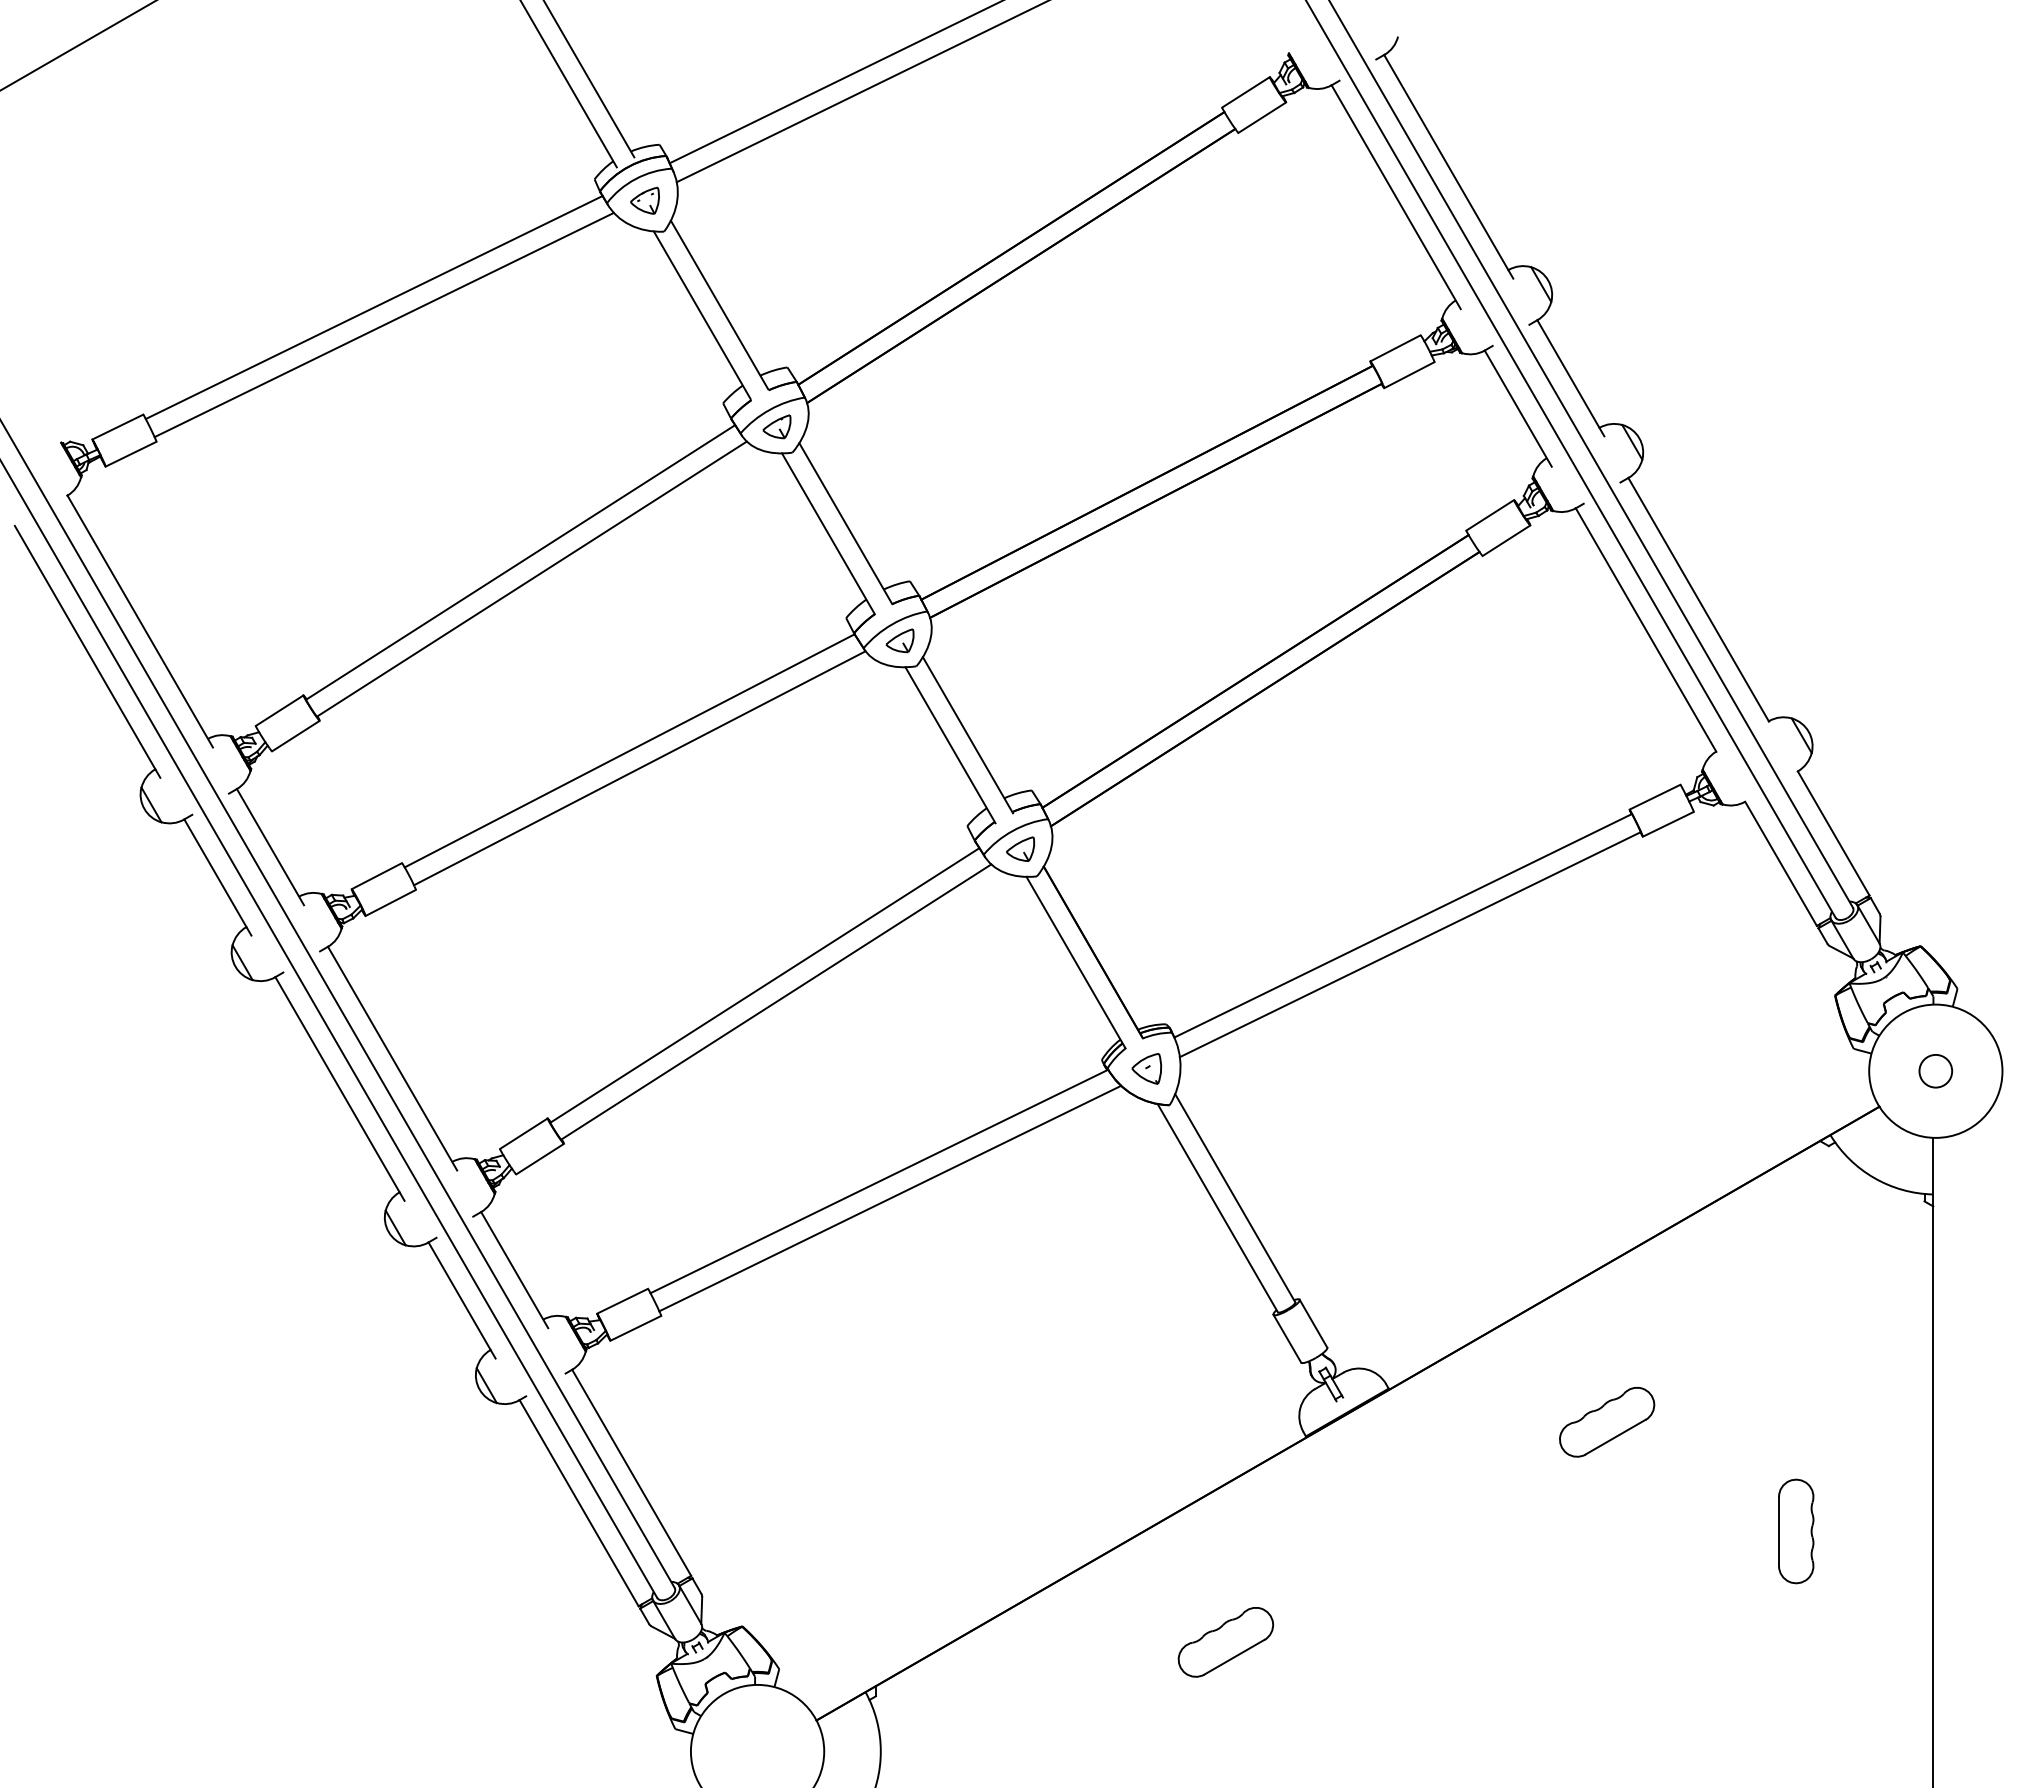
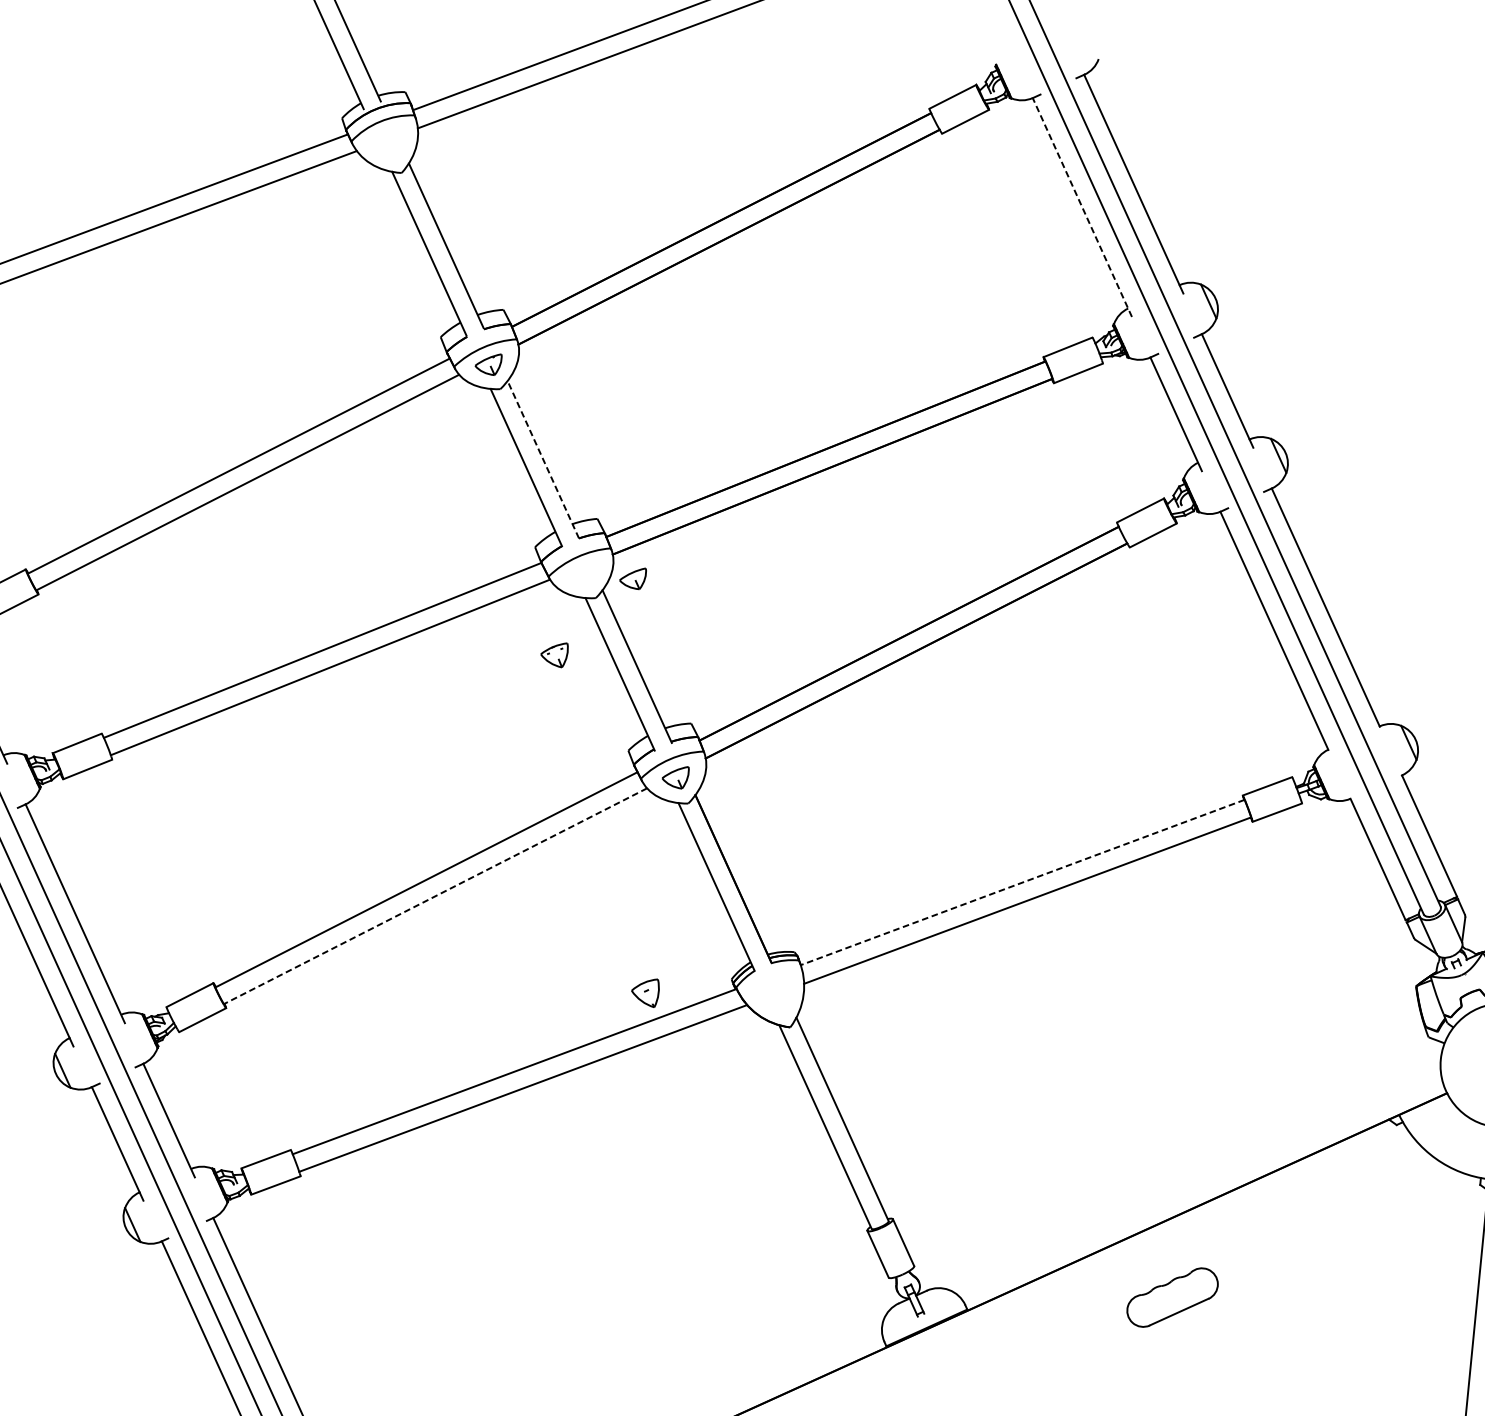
line: (1395, 196) -> (1081, 206), solid -> dashed
part: (644, 200) -> (553, 654), moved
line: (845, 523) -> (543, 459), solid -> dashed
part: (899, 640) -> (632, 577), moved
line: (1403, 925) -> (1023, 882), solid -> dashed
line: (775, 1002) -> (434, 896), solid -> dashed
part: (1146, 1068) -> (645, 991), moved
part: (1607, 1422) -> (1172, 1297), moved

